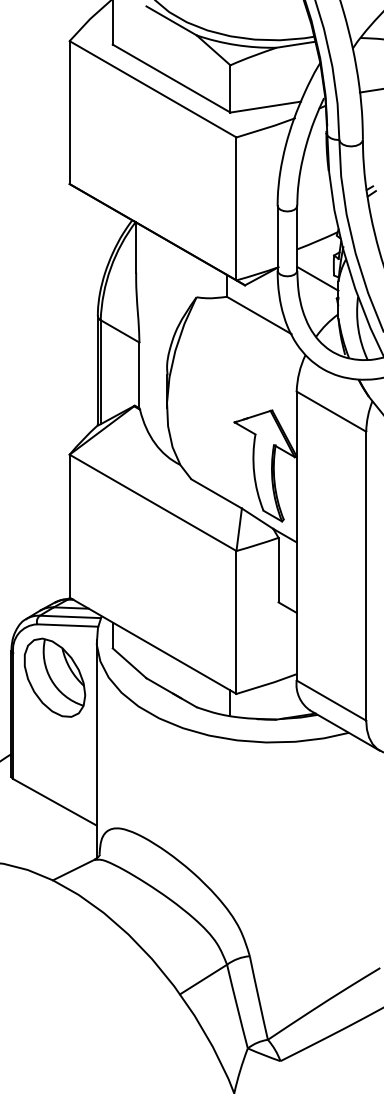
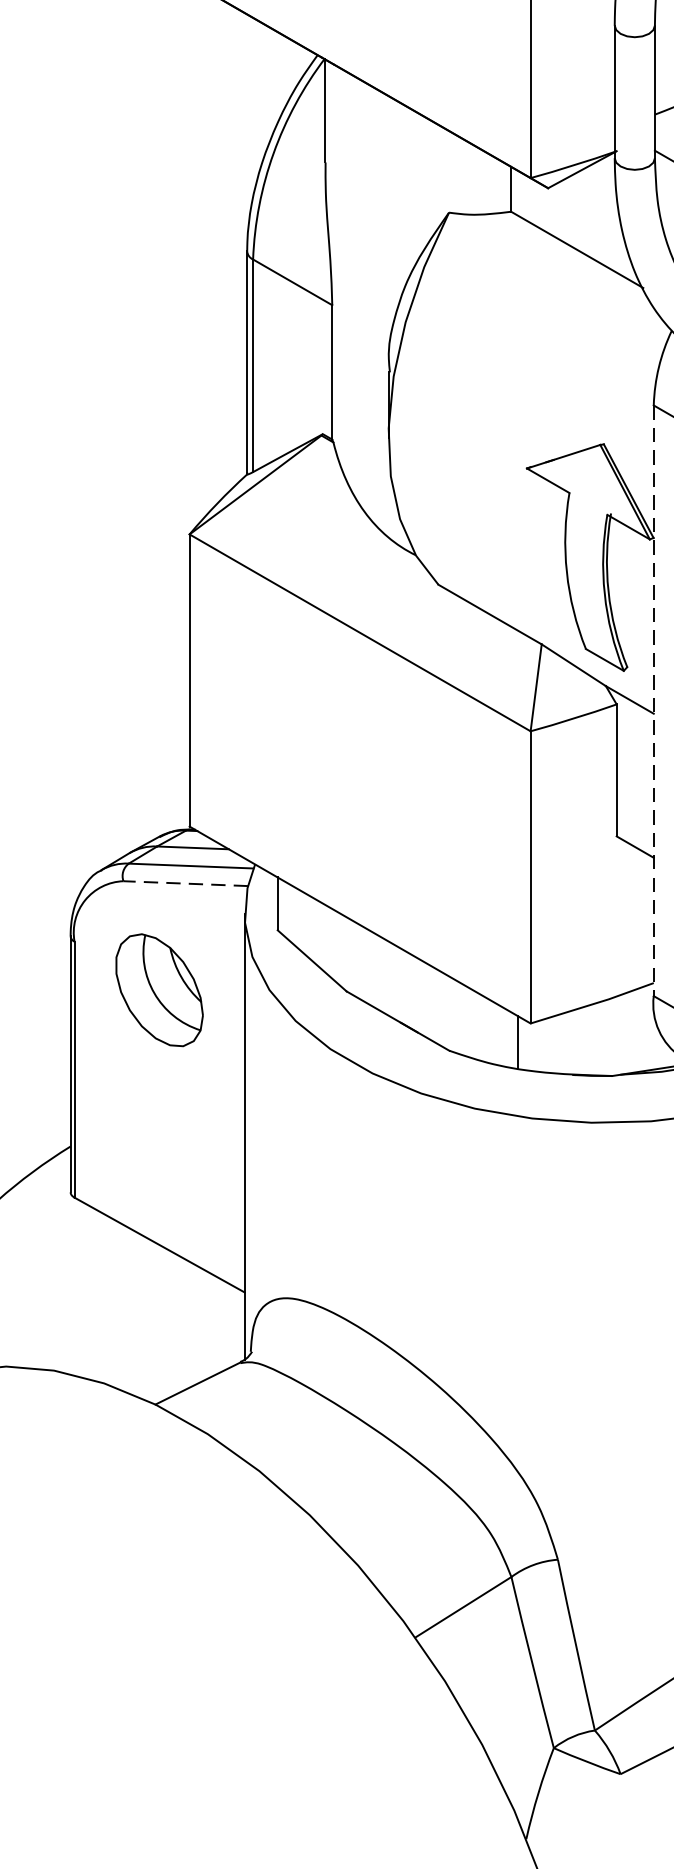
line: (296, 536) -> (653, 701), solid -> dashed
line: (67, 625) -> (185, 883), solid -> dashed
part: (54, 677) -> (158, 989), size x0.7

